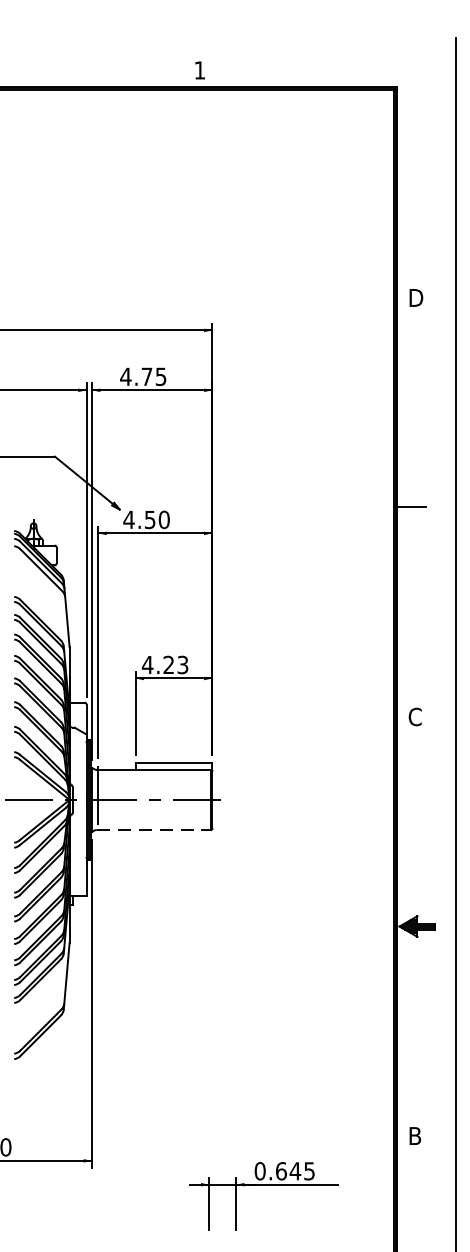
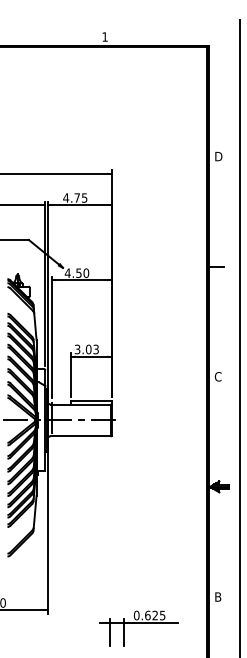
text: (156, 665) -> (82, 349), 4.23 -> 3.03
line: (155, 830) -> (81, 436), dashed -> solid
text: (295, 1171) -> (155, 615), 0.645 -> 0.625

